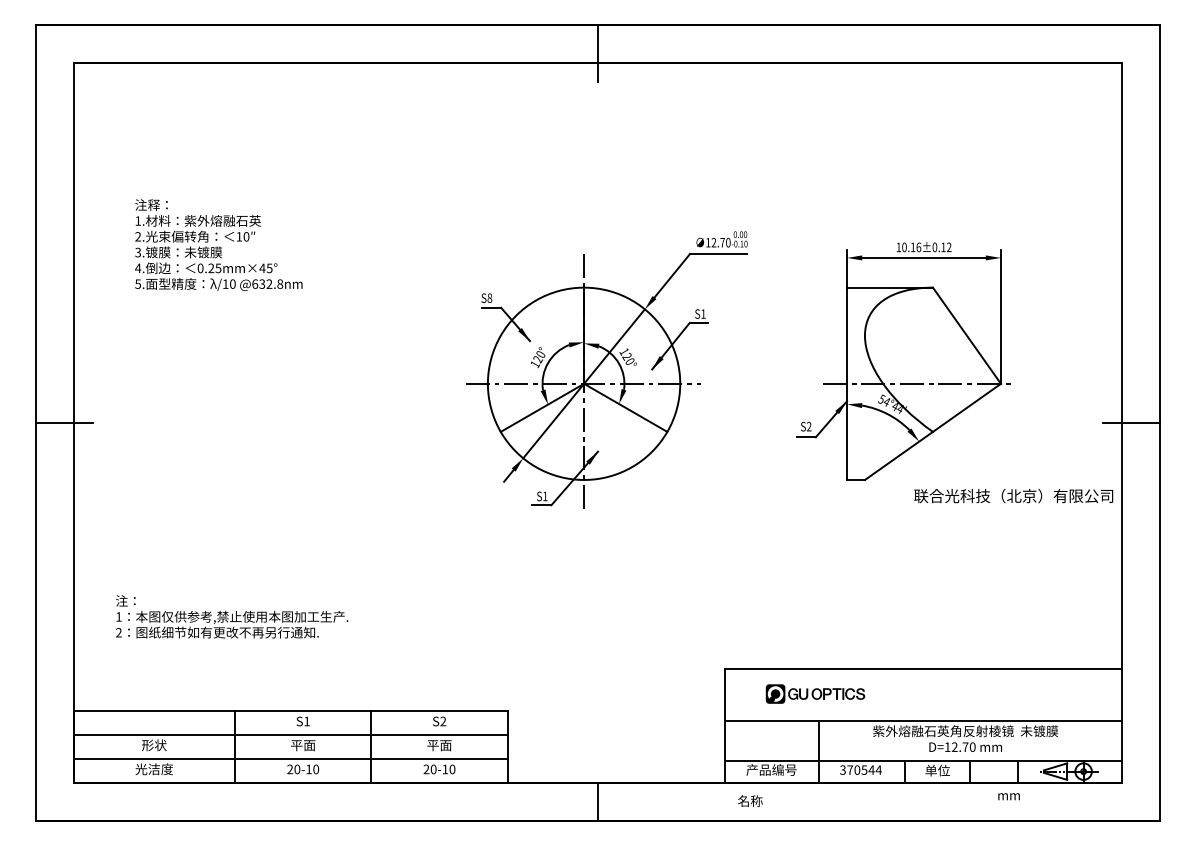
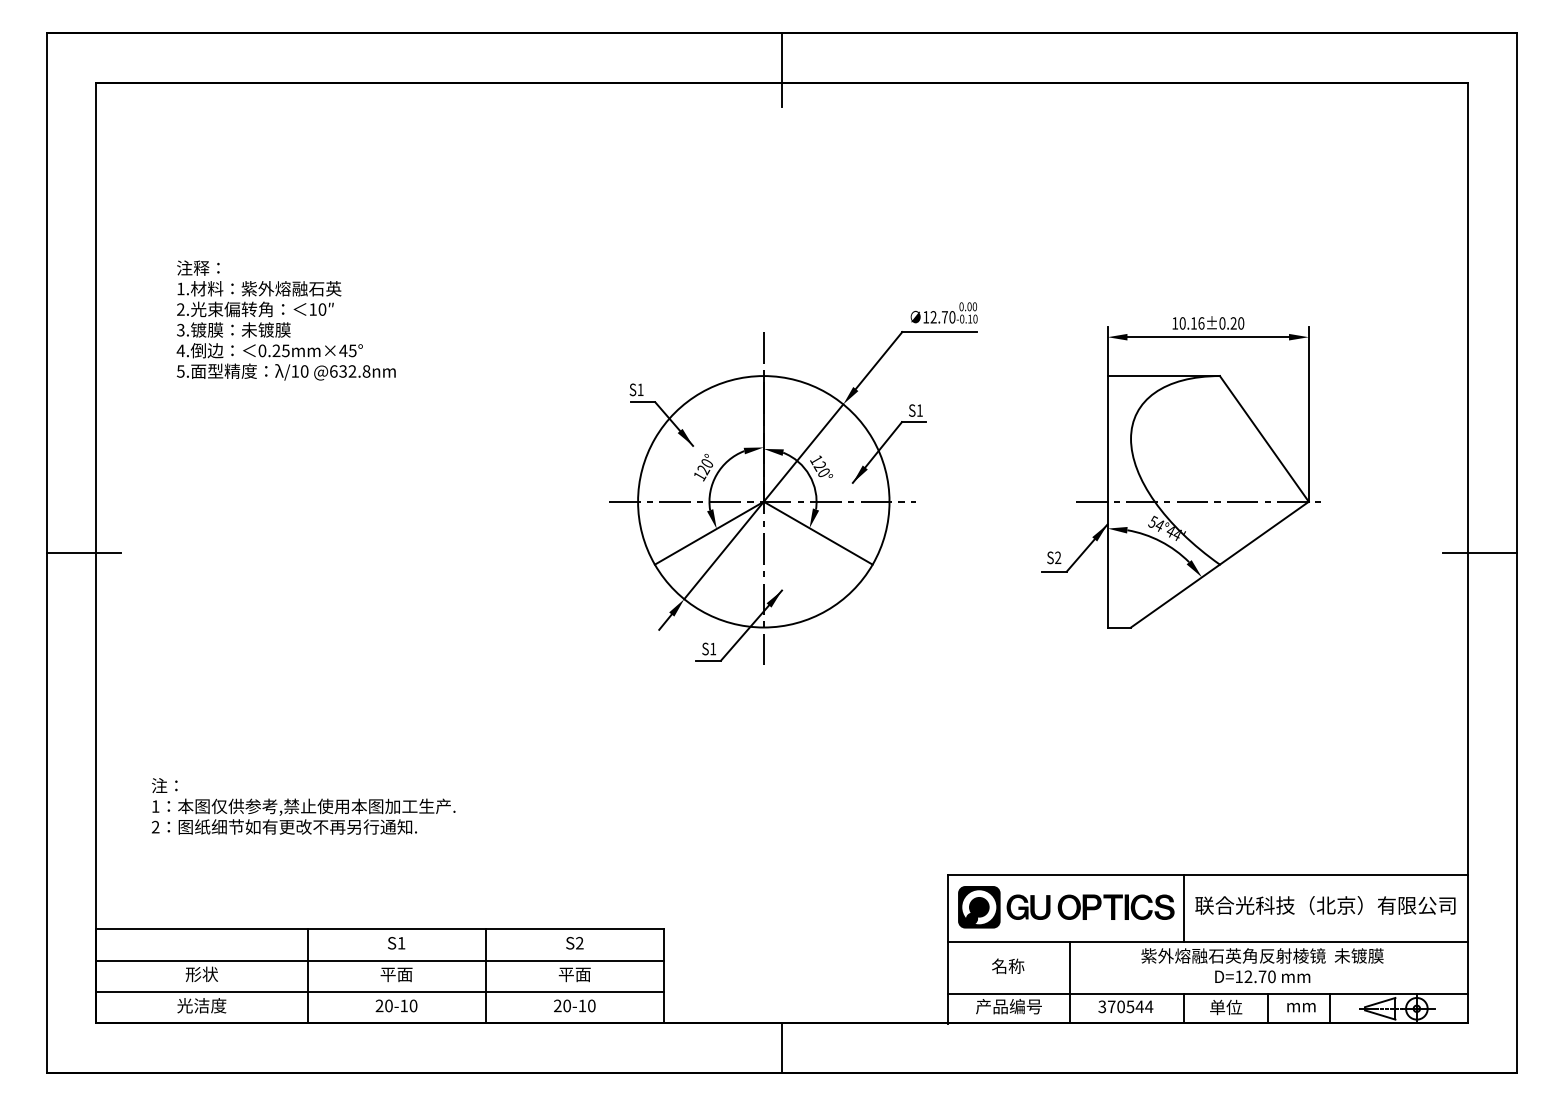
text: (946, 247) -> (1237, 323), 10.16±0.12 -> 10.16±0.20
text: (489, 297) -> (640, 389), S8 -> S1
text: (1013, 496) -> (1325, 905), moved
part: (815, 694) -> (1066, 907), size x1.67
line: (905, 694) -> (1183, 907), added
text: (1009, 796) -> (1301, 1007), moved
text: (750, 800) -> (1008, 965), moved

